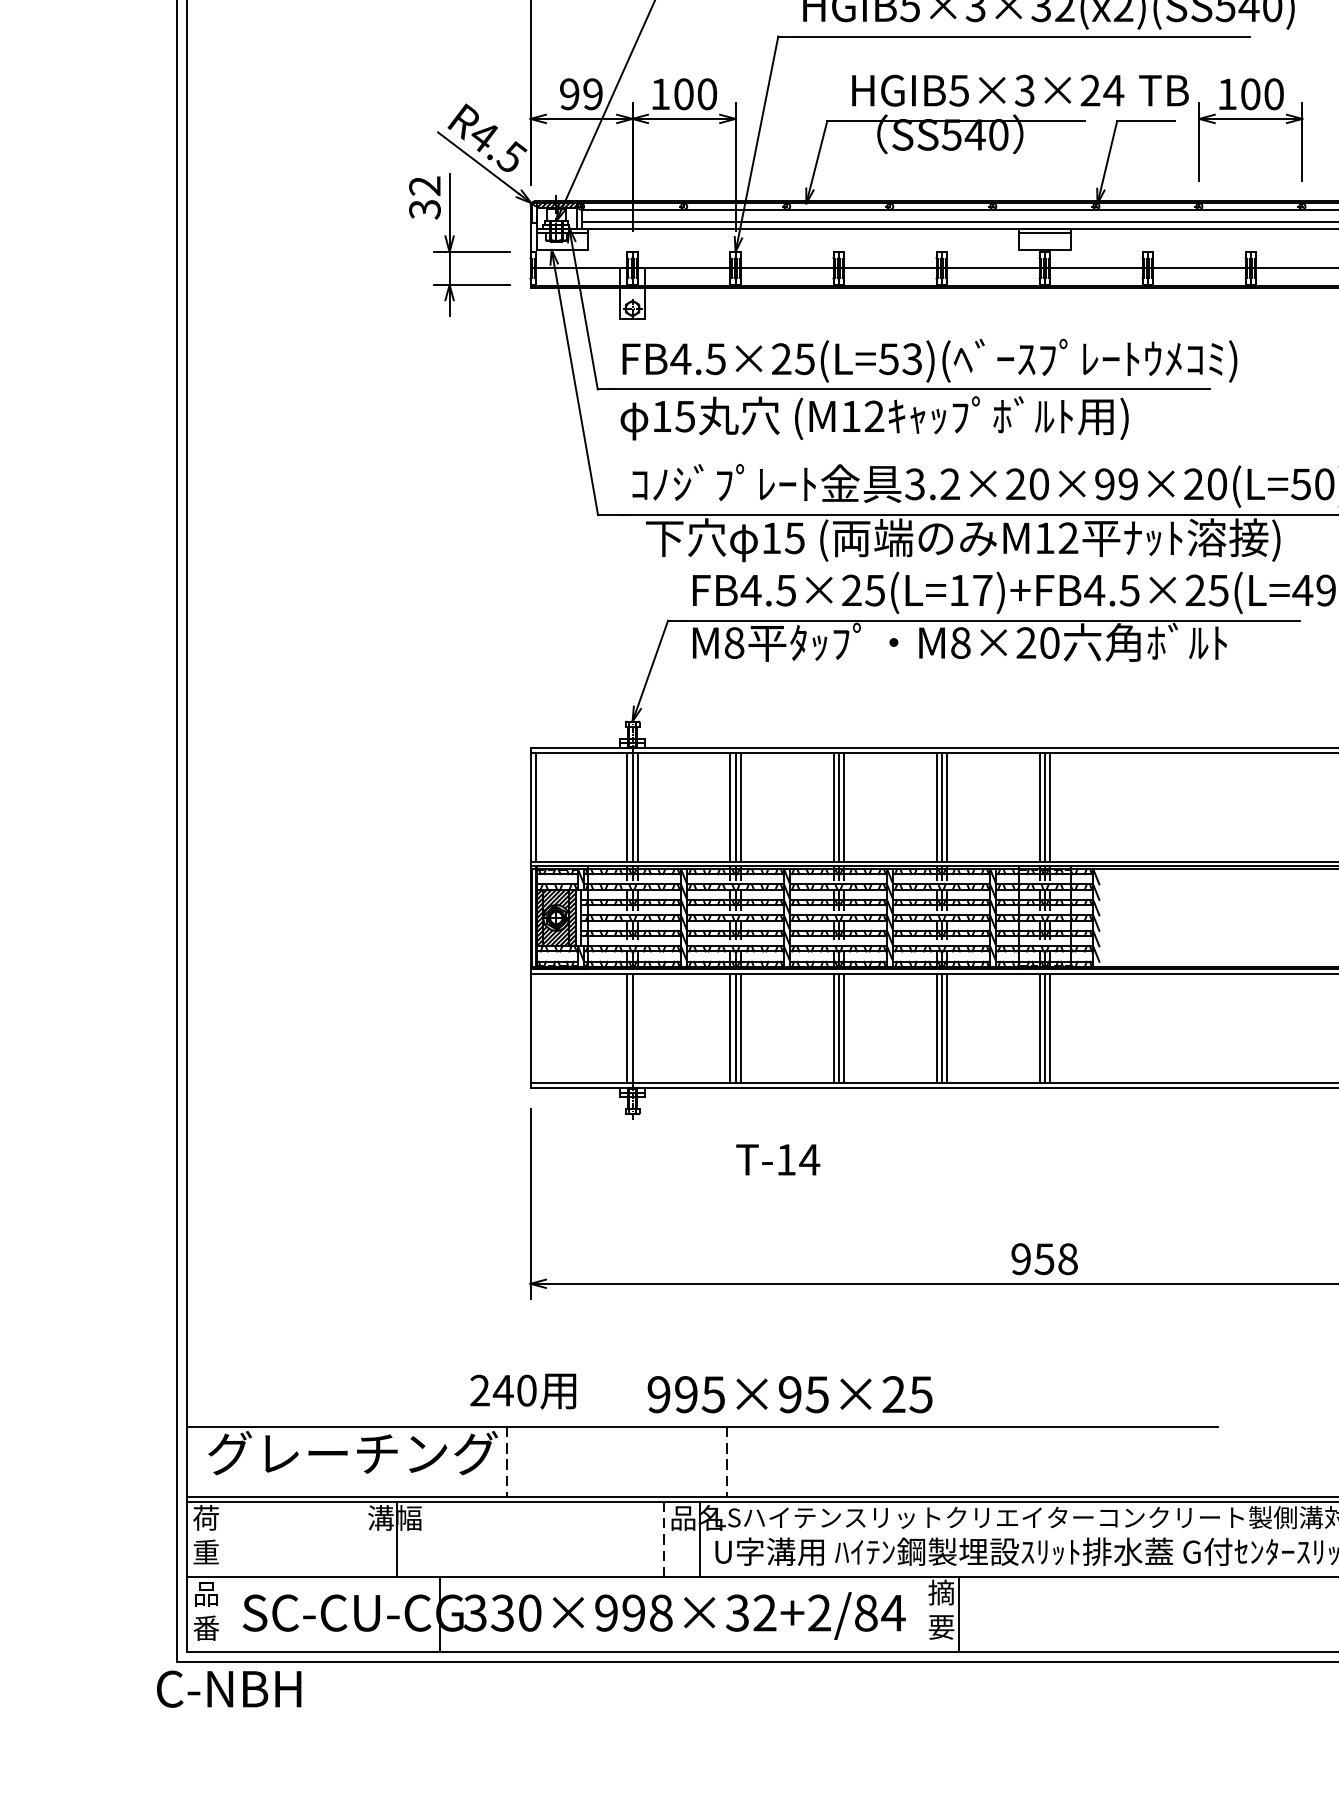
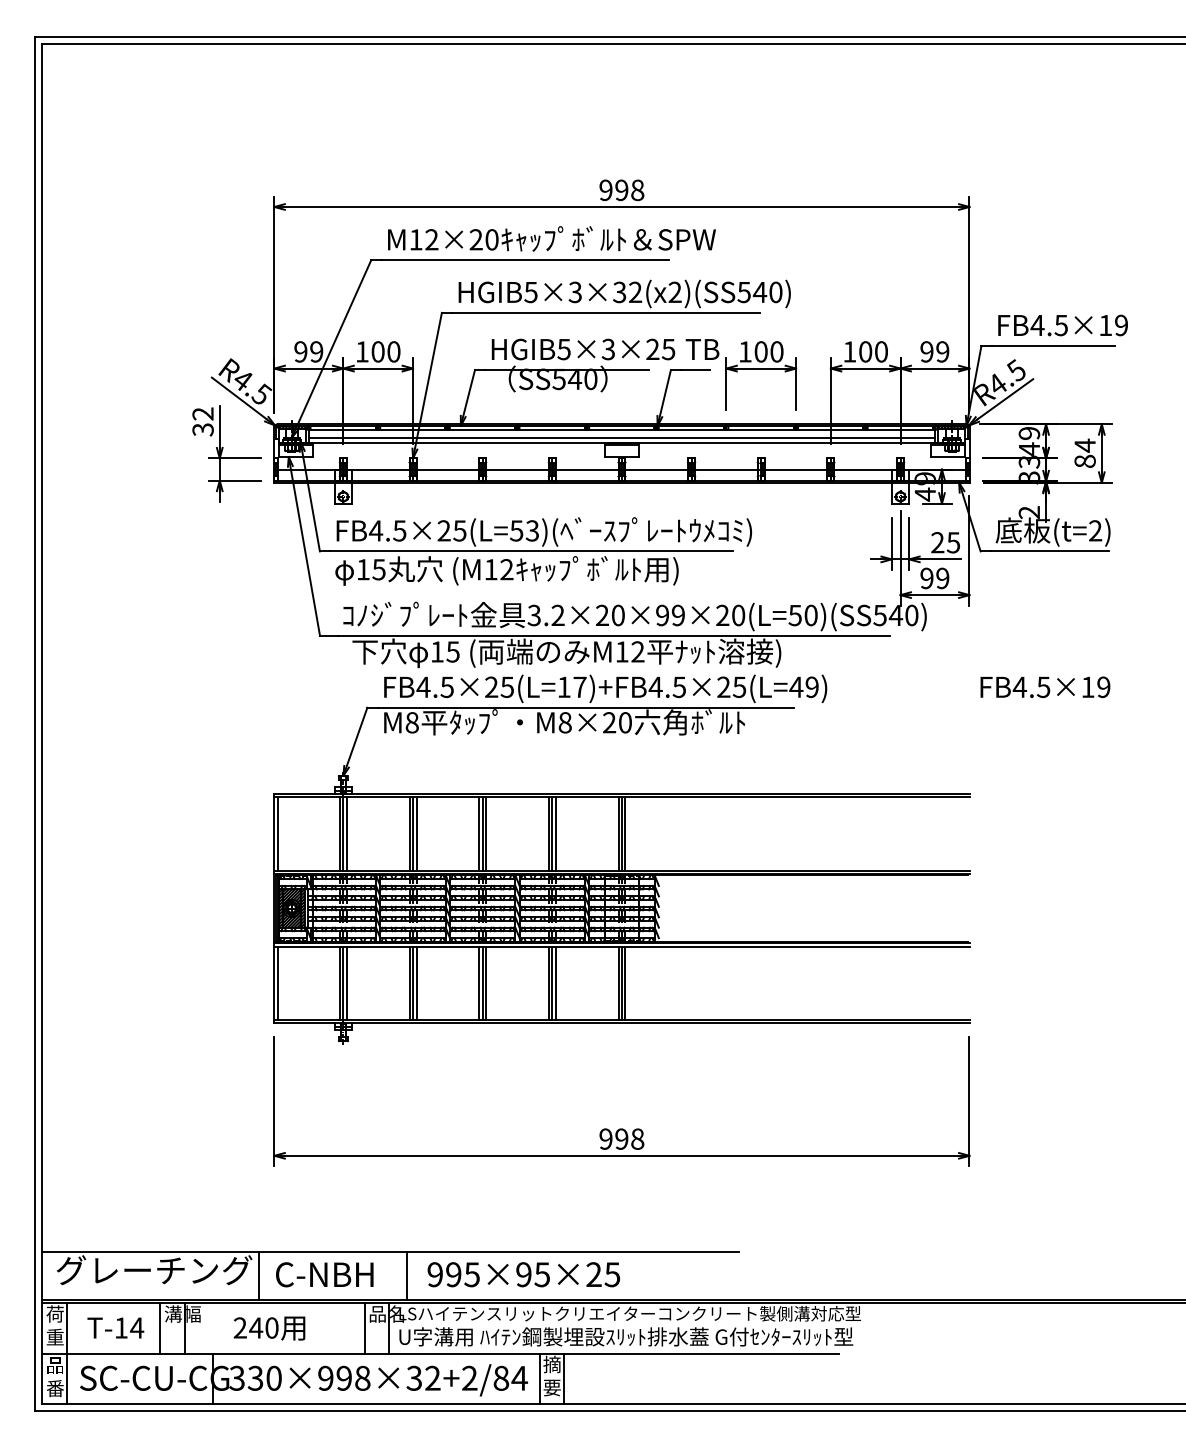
text: (1113, 90) -> (668, 349), HGIB5×3×24 -> HGIB5×3×25
line: (535, 1028) -> (277, 983), added
line: (637, 1028) -> (346, 983), added
text: (777, 1159) -> (115, 1327), moved
text: (1044, 1258) -> (621, 1138), 958 -> 998
text: (523, 1391) -> (269, 1328), moved
text: (789, 1394) -> (523, 1274), moved
line: (506, 1462) -> (258, 1276), dashed -> solid
line: (727, 1462) -> (407, 1276), dashed -> solid
line: (361, 1539) -> (160, 1328), added
line: (663, 1539) -> (364, 1328), dashed -> solid
line: (222, 1576) -> (66, 1353), added
line: (922, 1613) -> (539, 1378), added
text: (228, 1688) -> (324, 1274), moved

